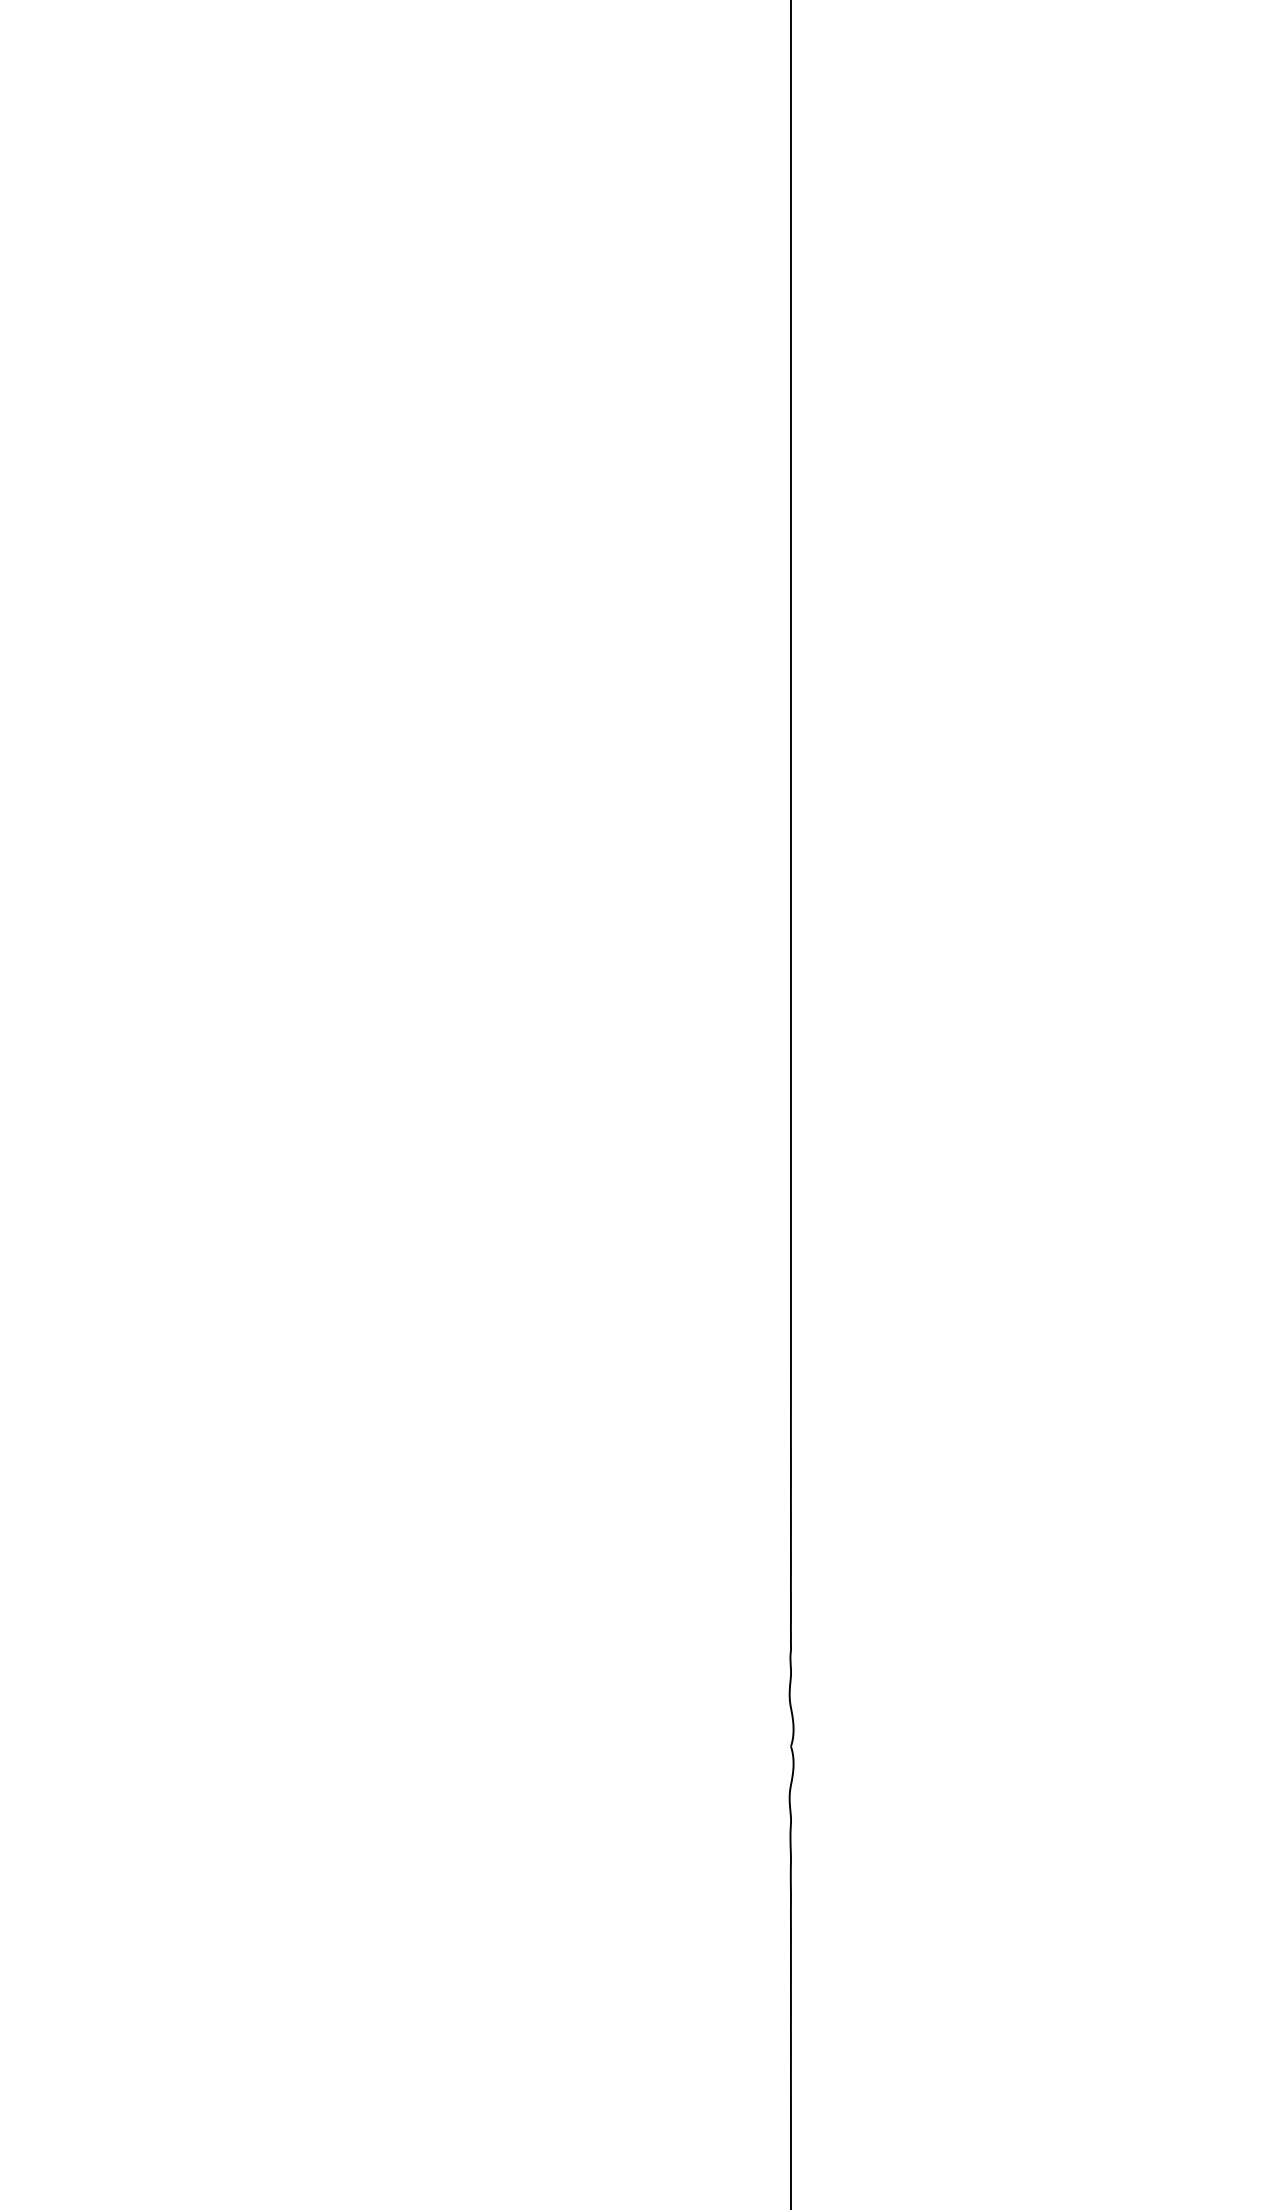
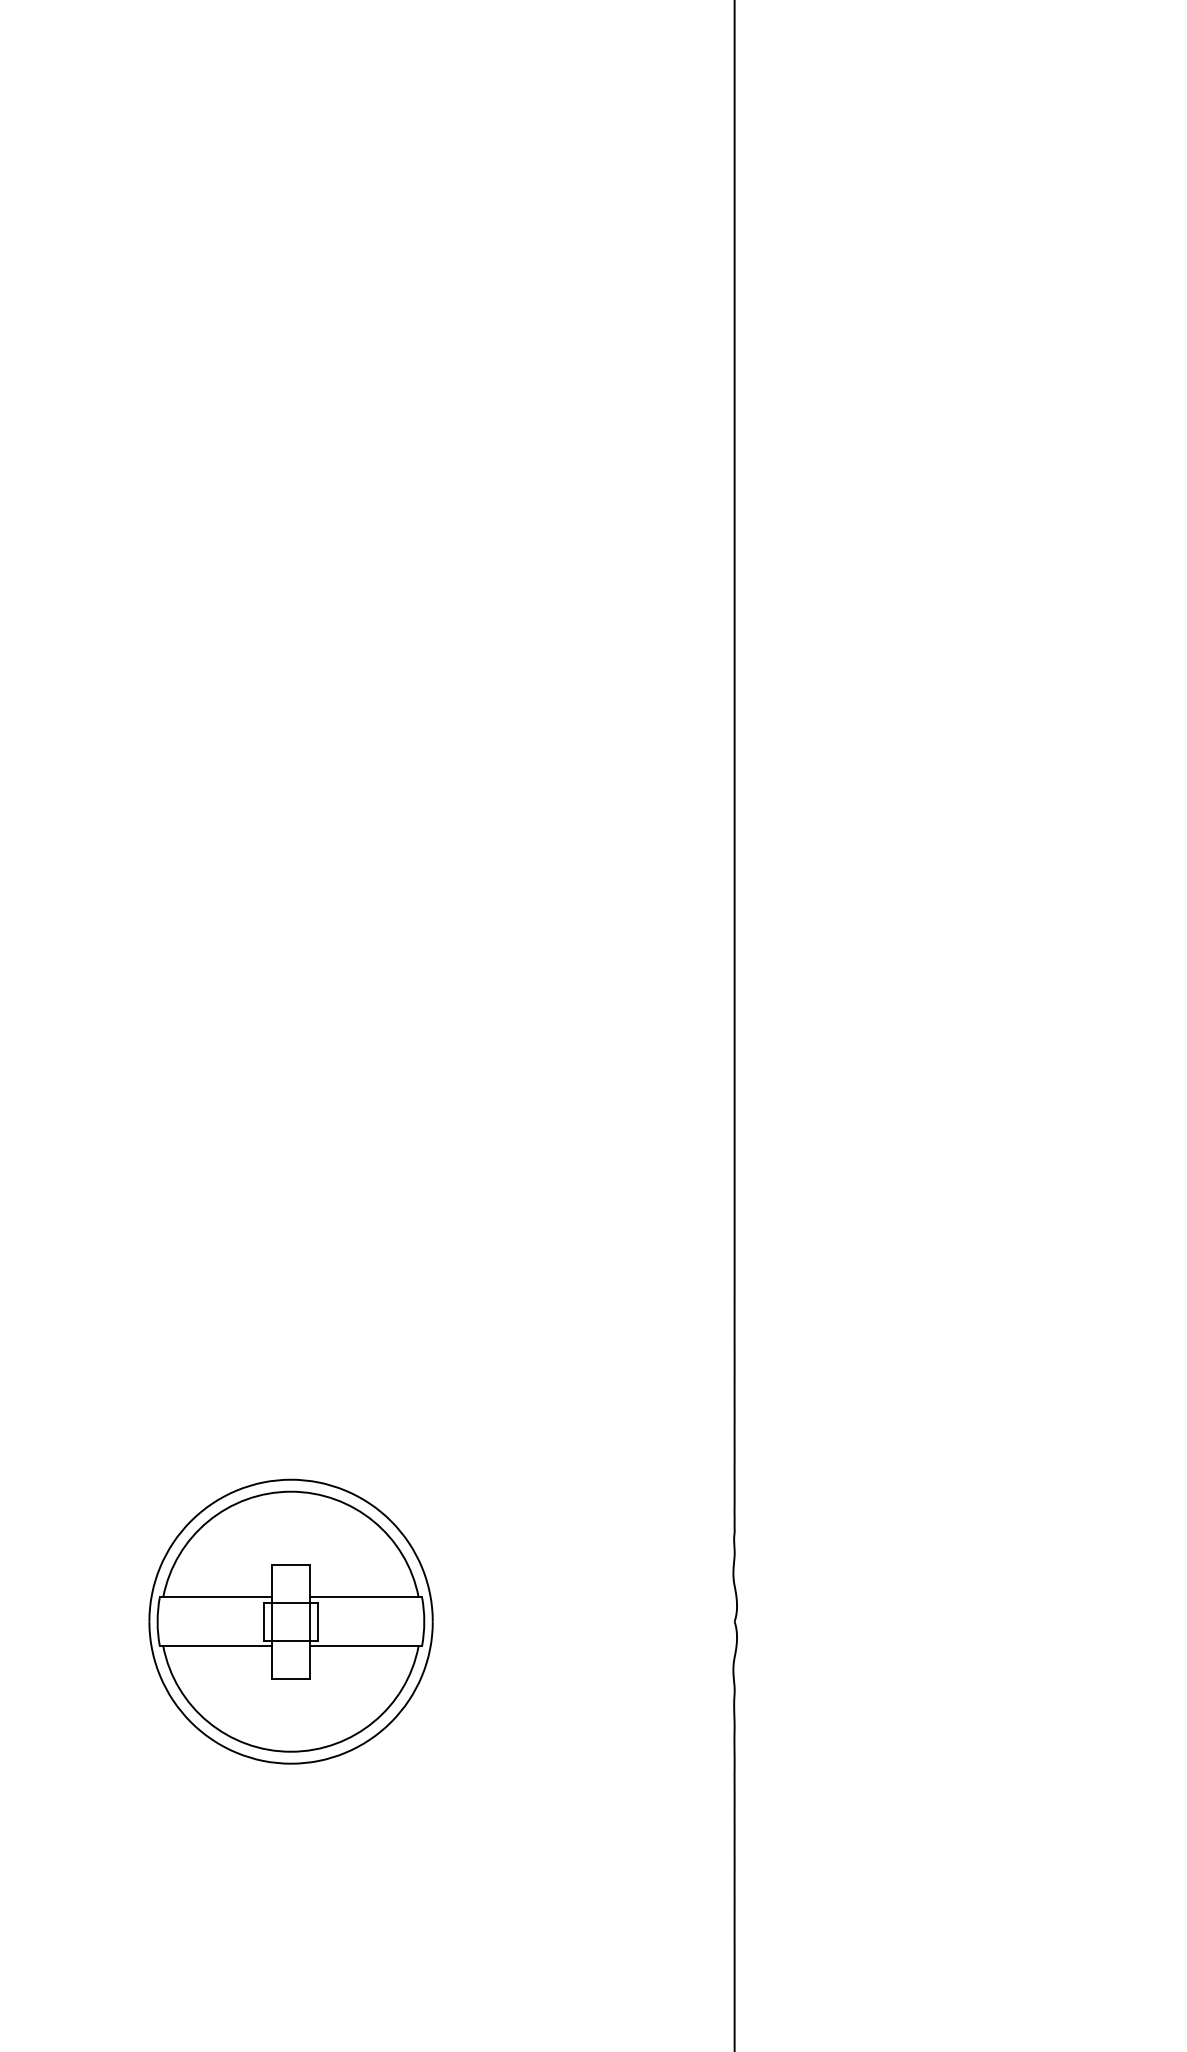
part: (312, 1746) -> (290, 1621), added

